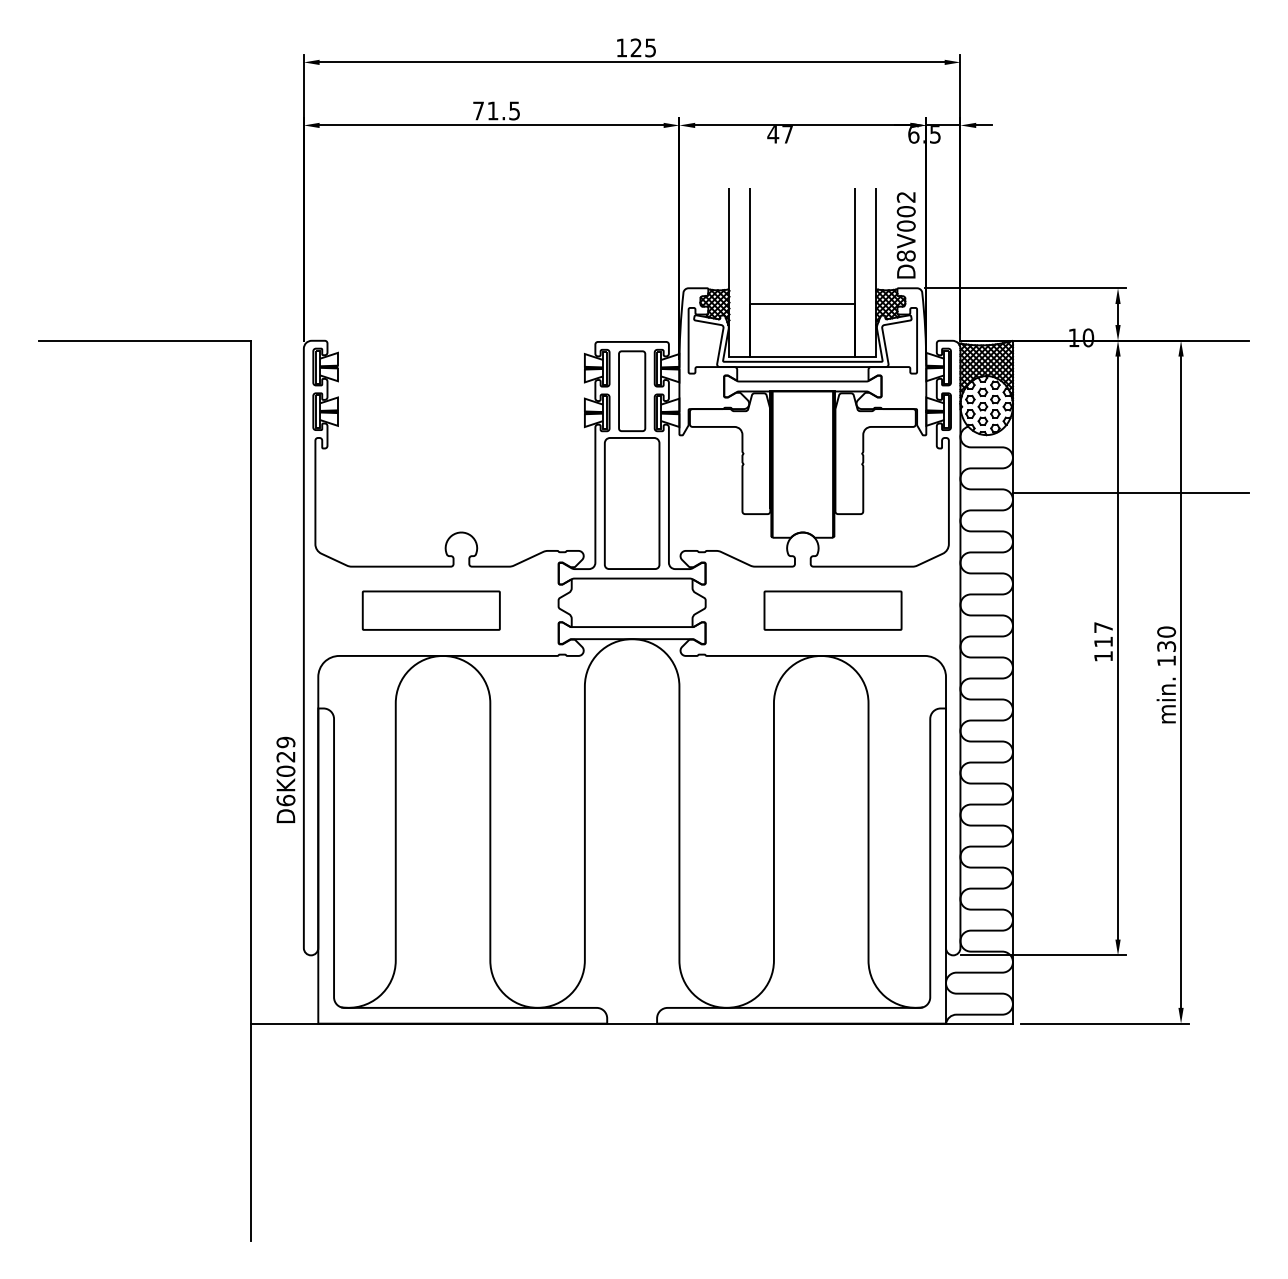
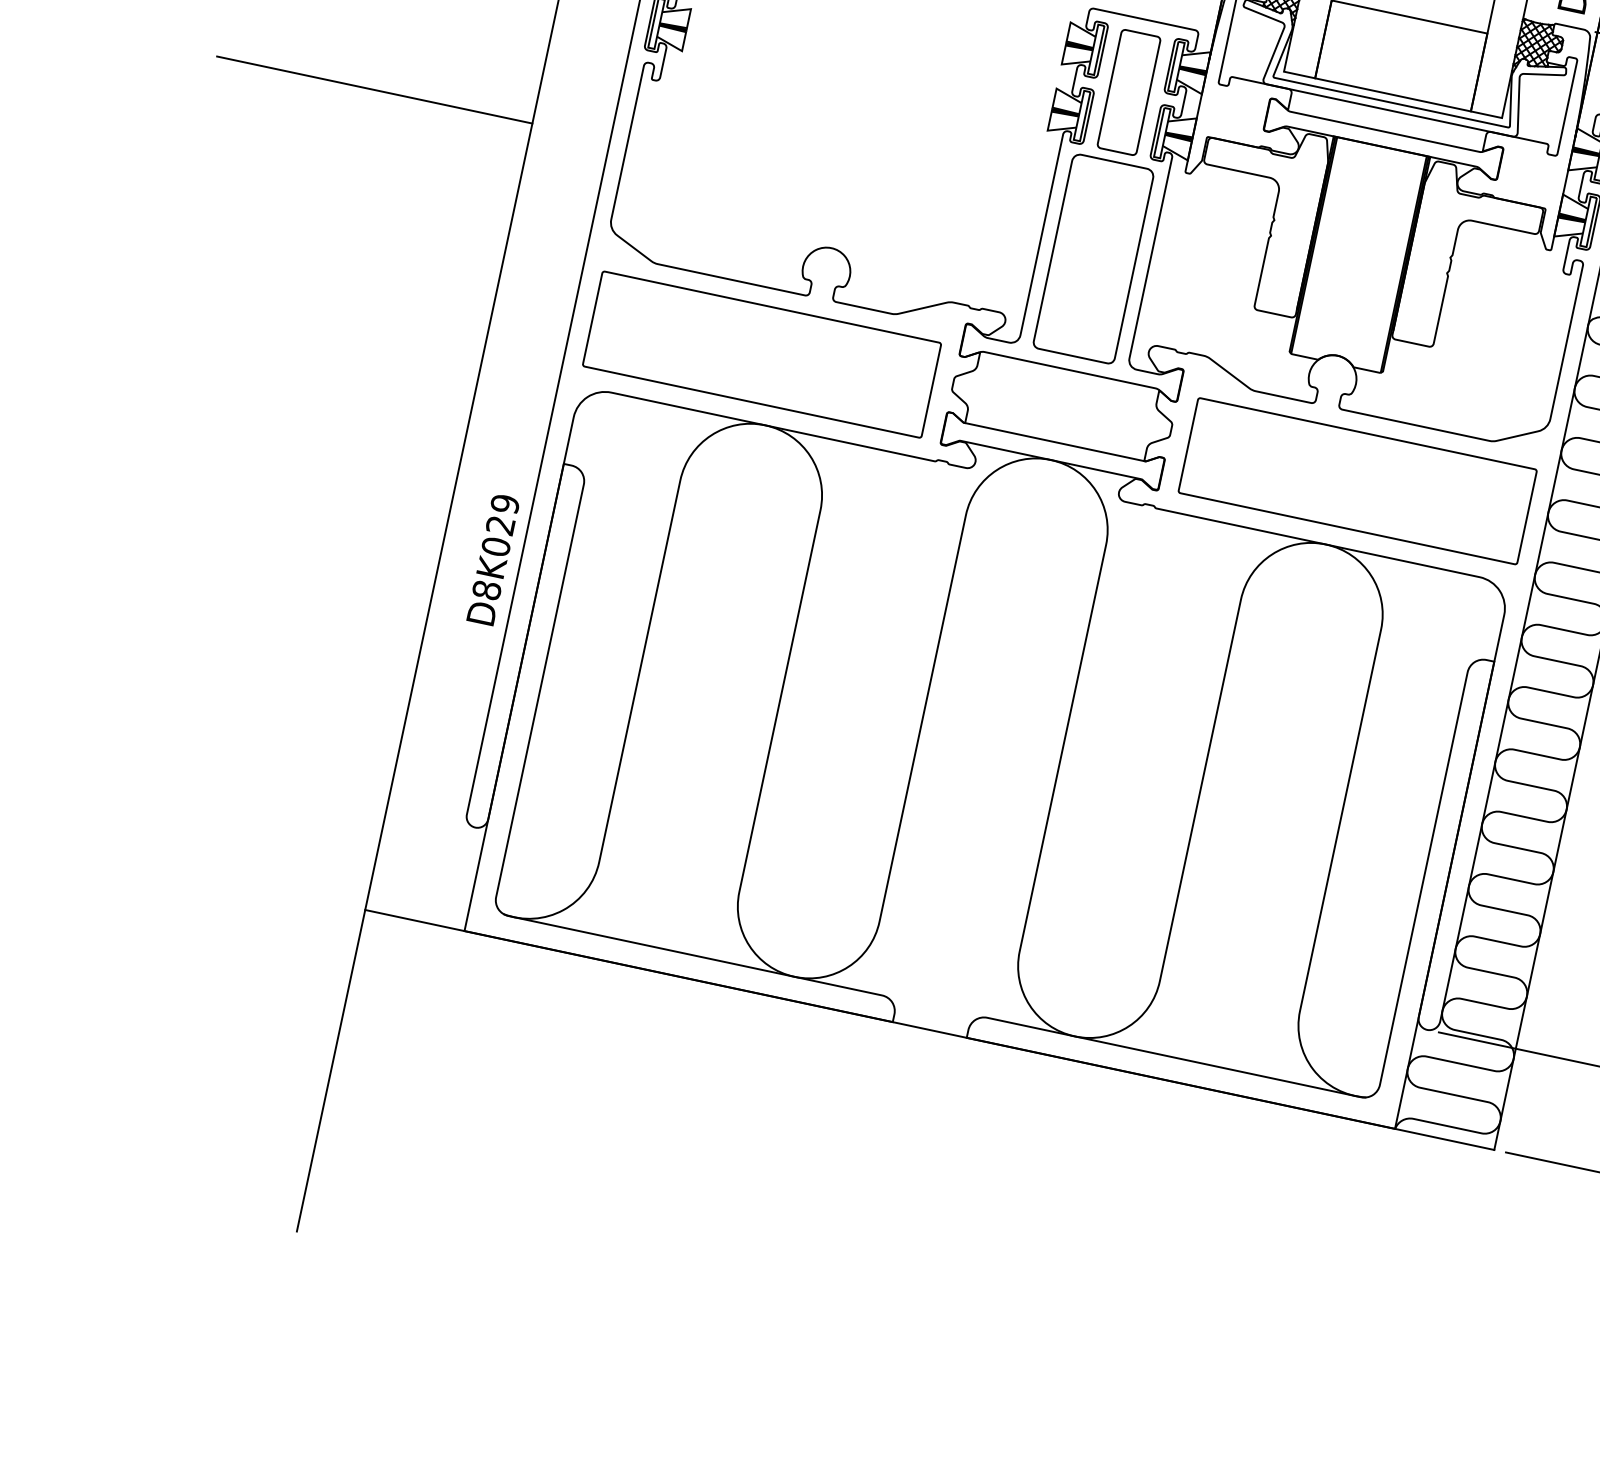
line: (144, 493) -> (373, 90), added
part: (431, 610) -> (762, 354), size x1.67
part: (832, 610) -> (1356, 480), size x1.67
text: (285, 800) -> (486, 589), D6K029 -> D8K029

